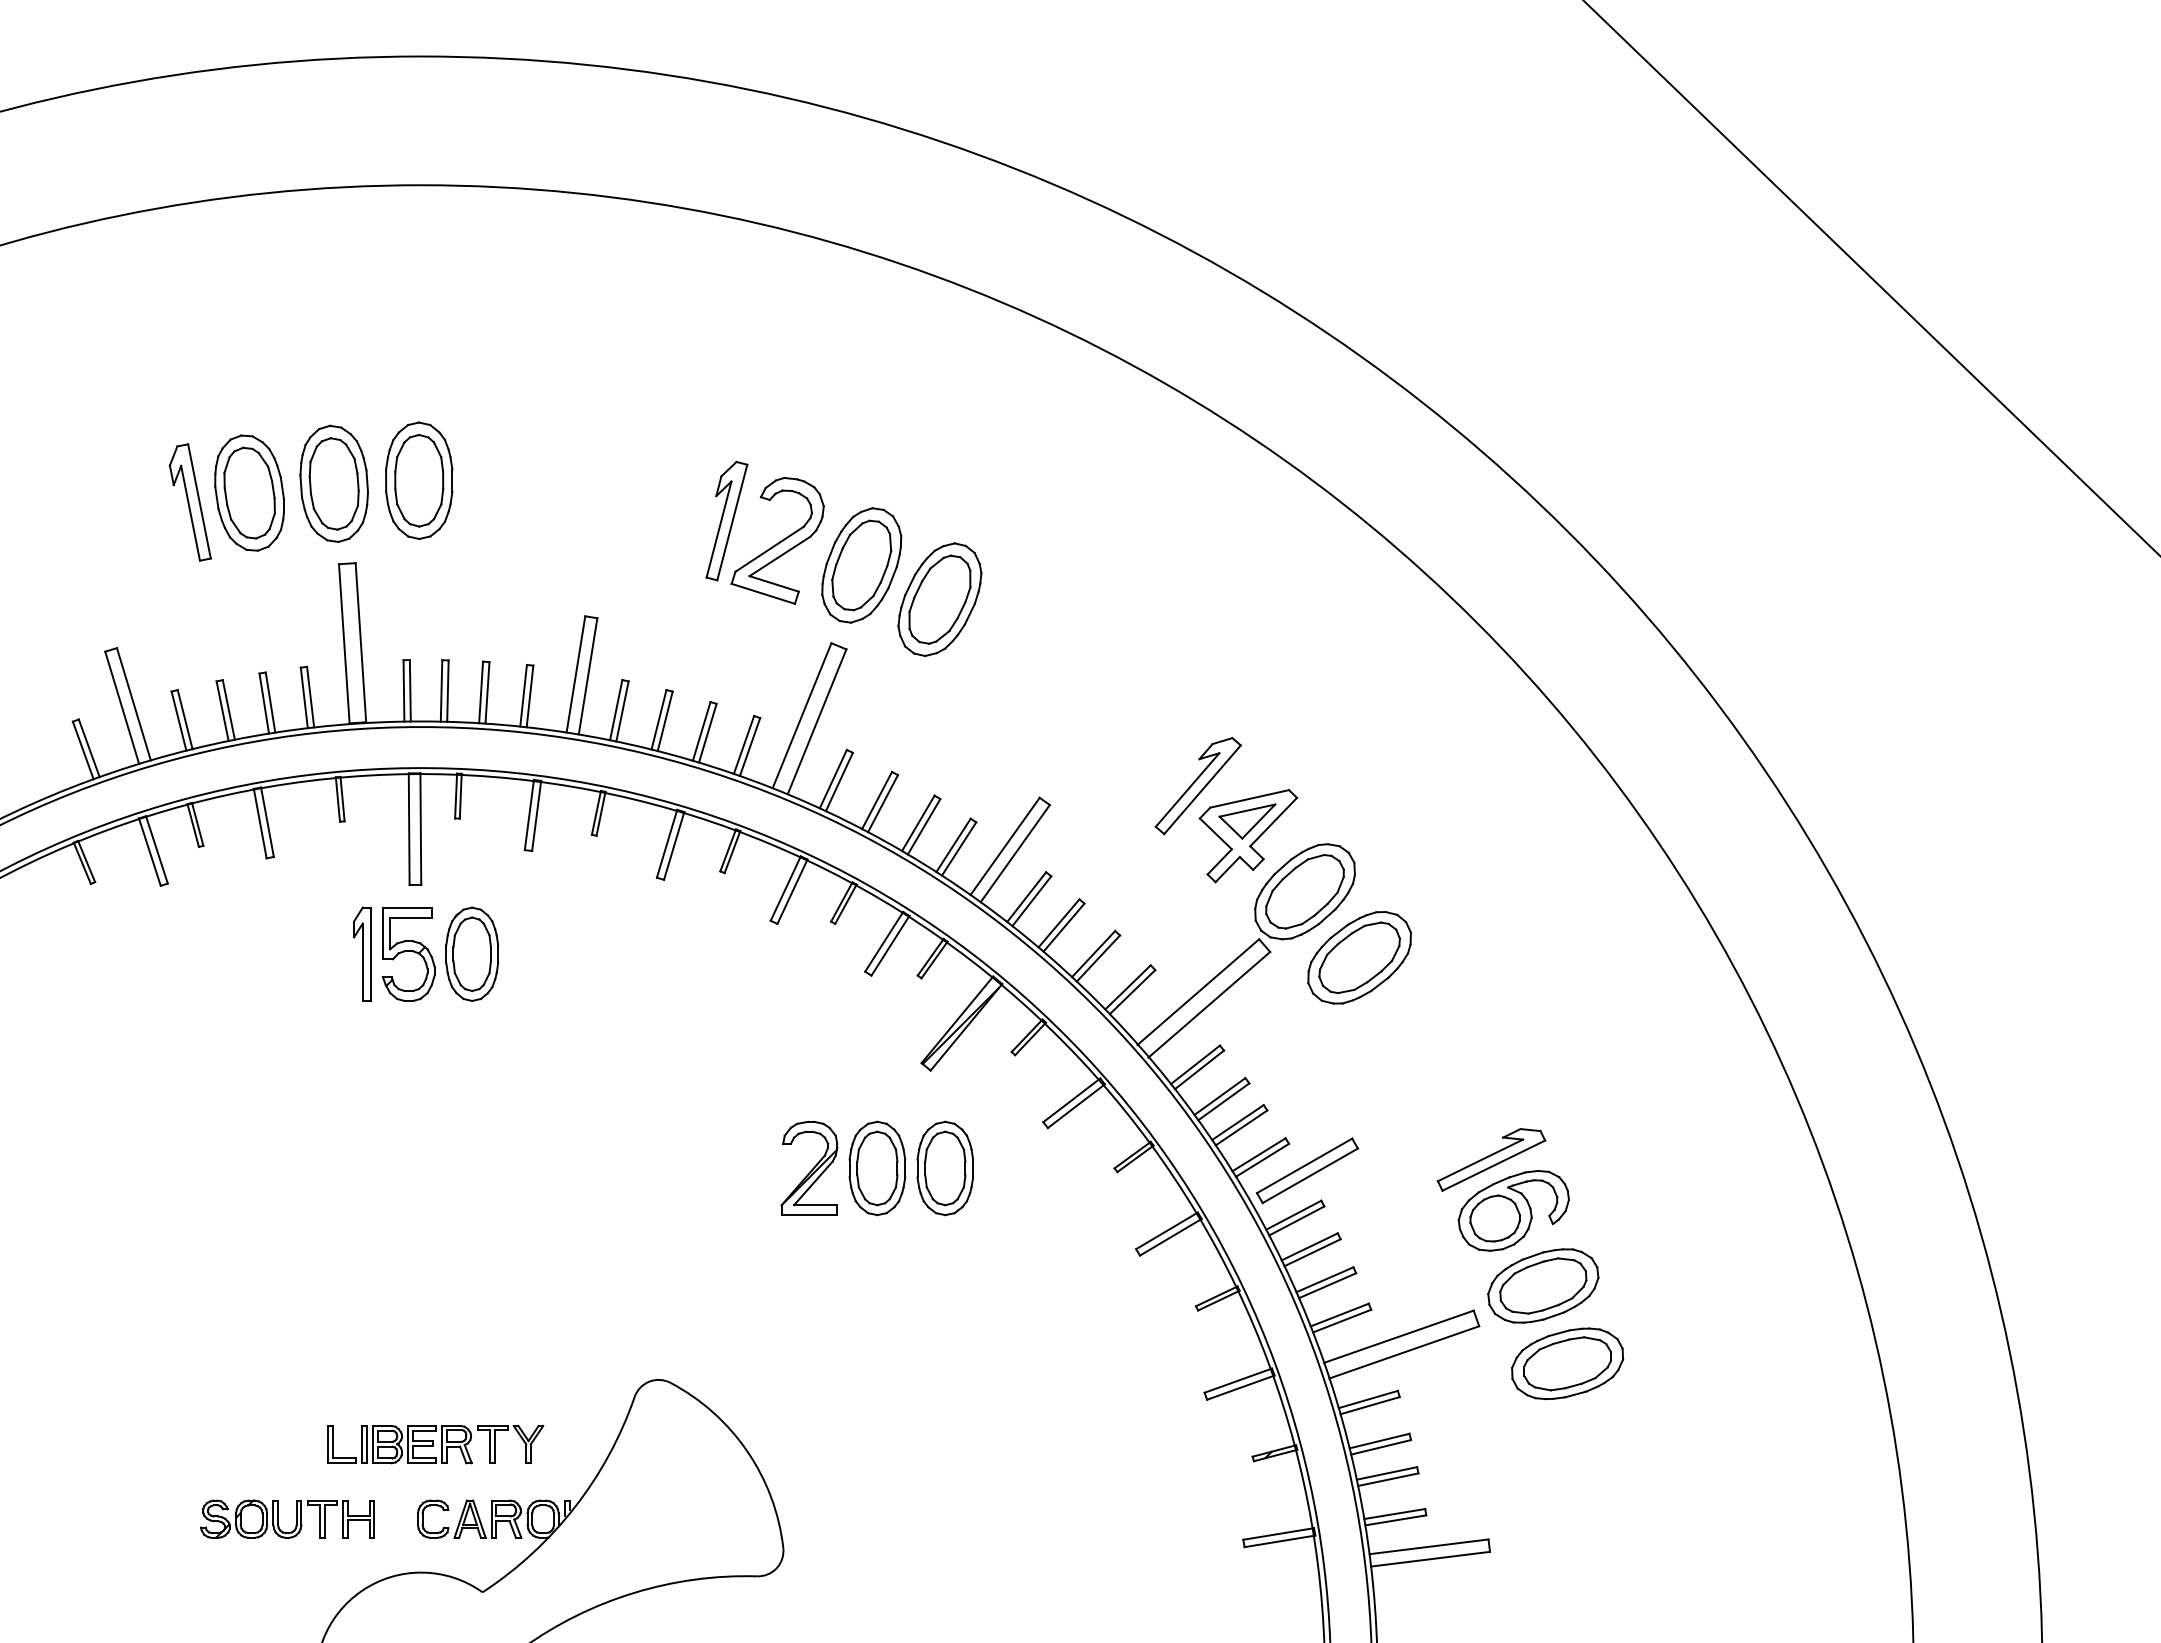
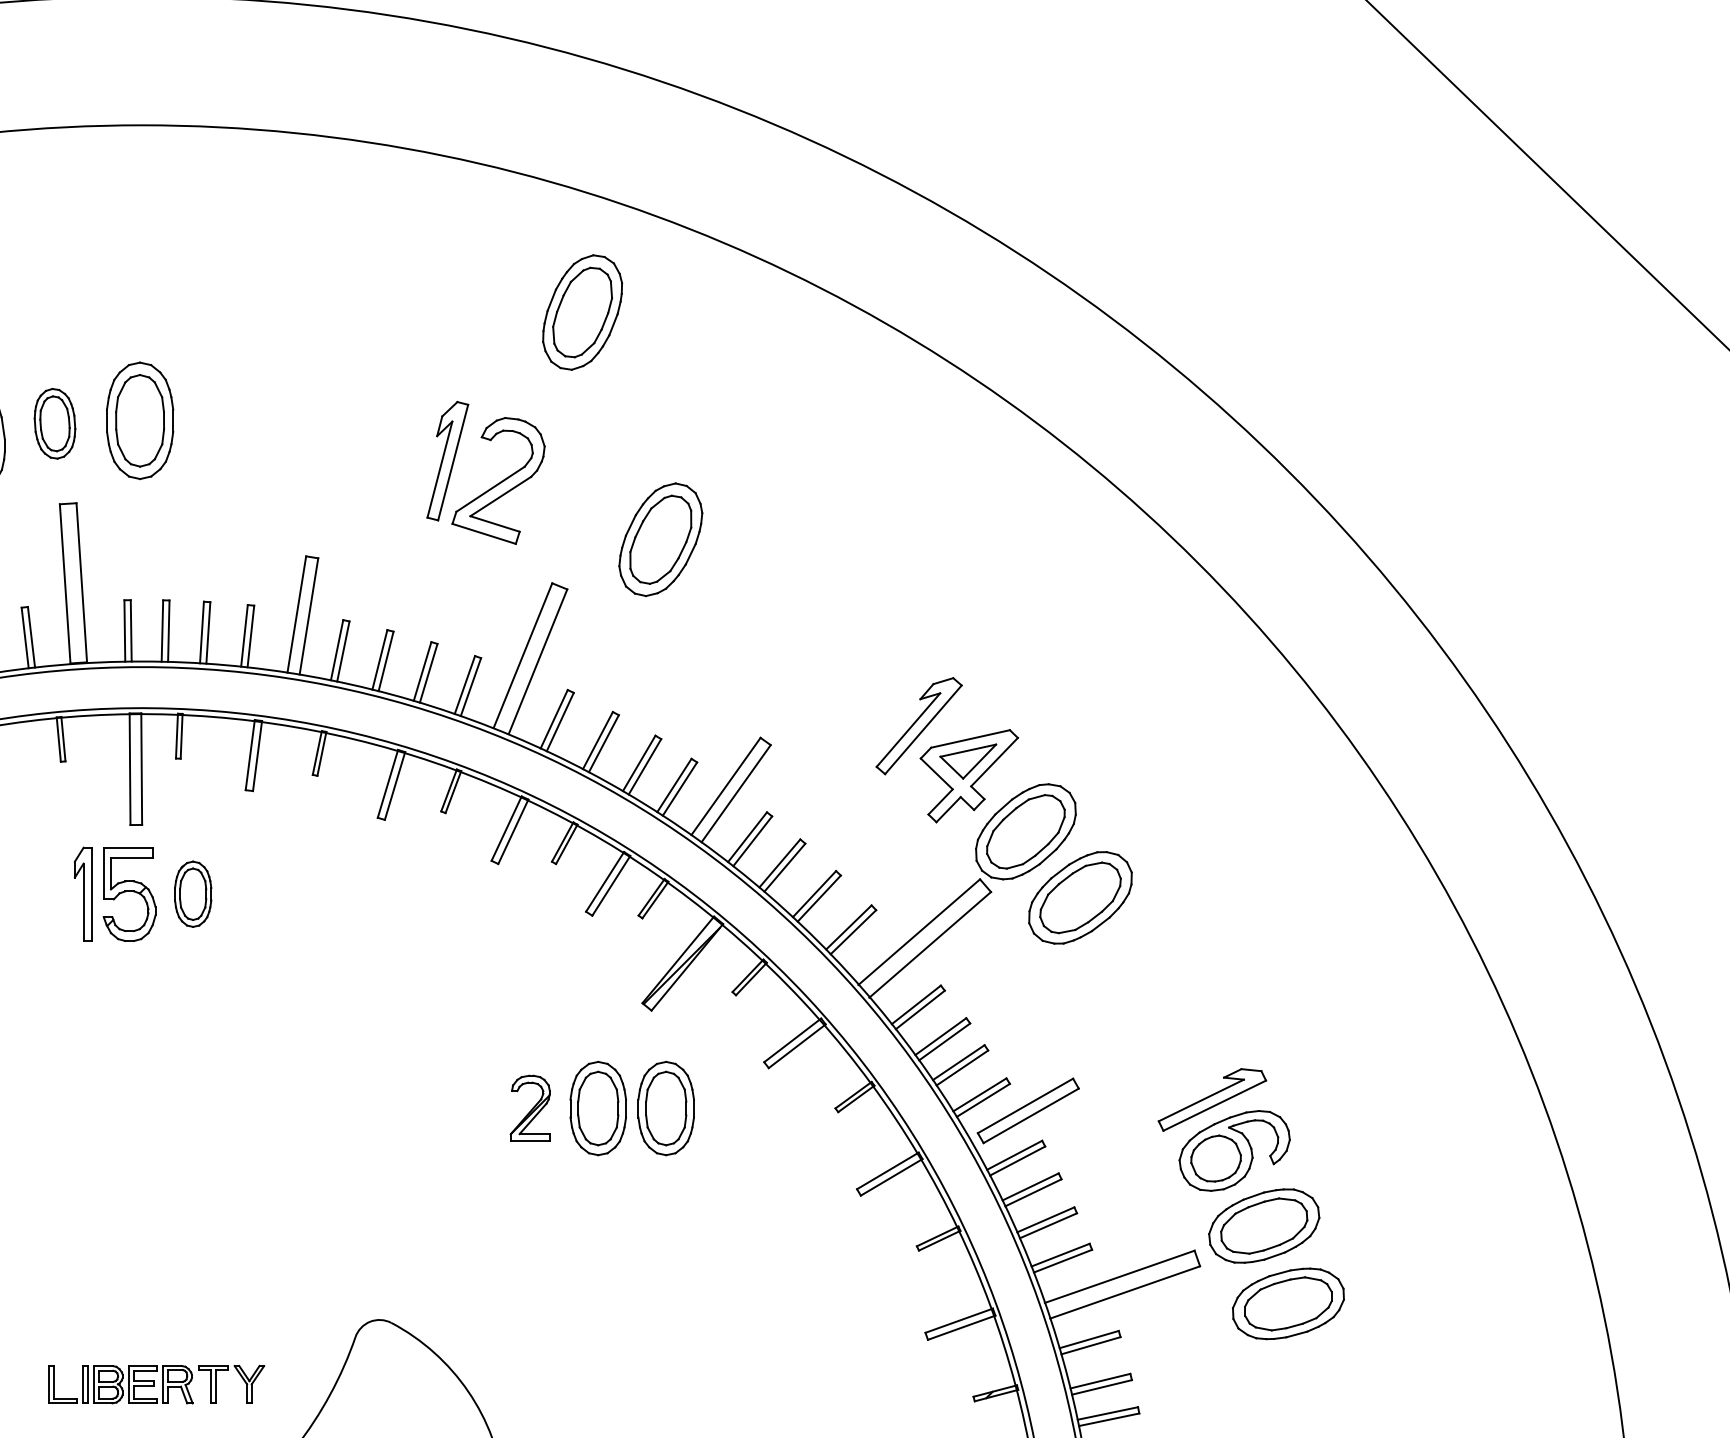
part: (333, 483) -> (54, 423), size x0.6
part: (861, 565) -> (582, 312), moved
part: (472, 953) -> (193, 893), size x0.7
part: (809, 1167) -> (530, 1107), size x0.7

